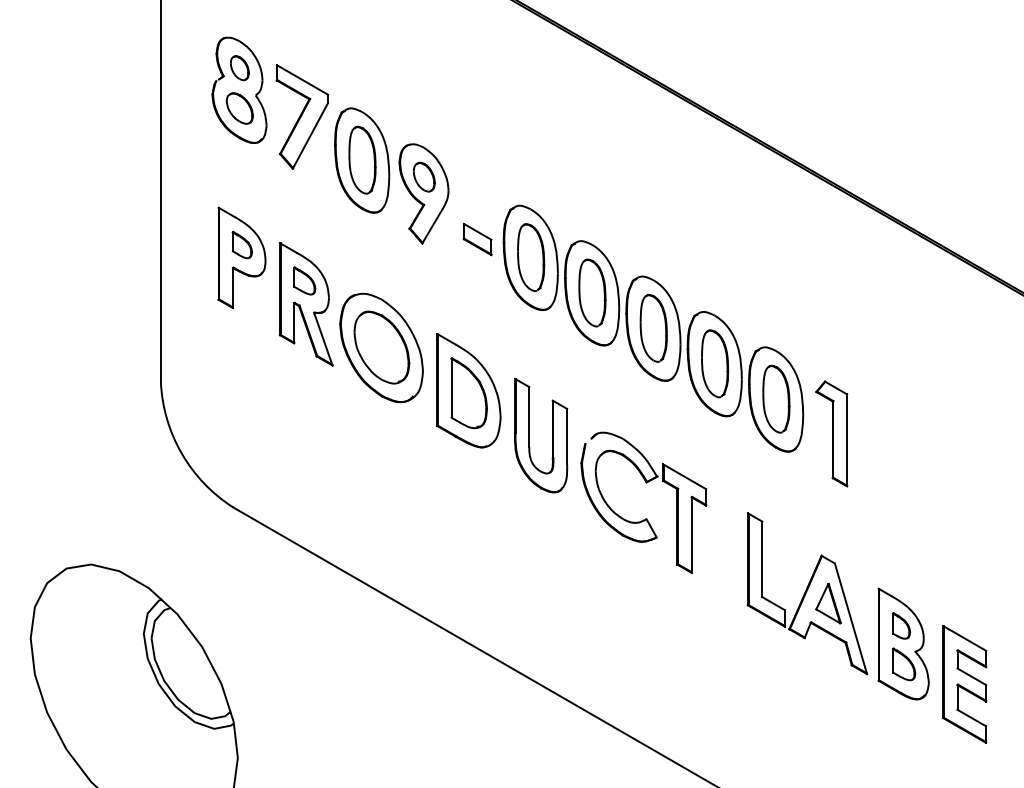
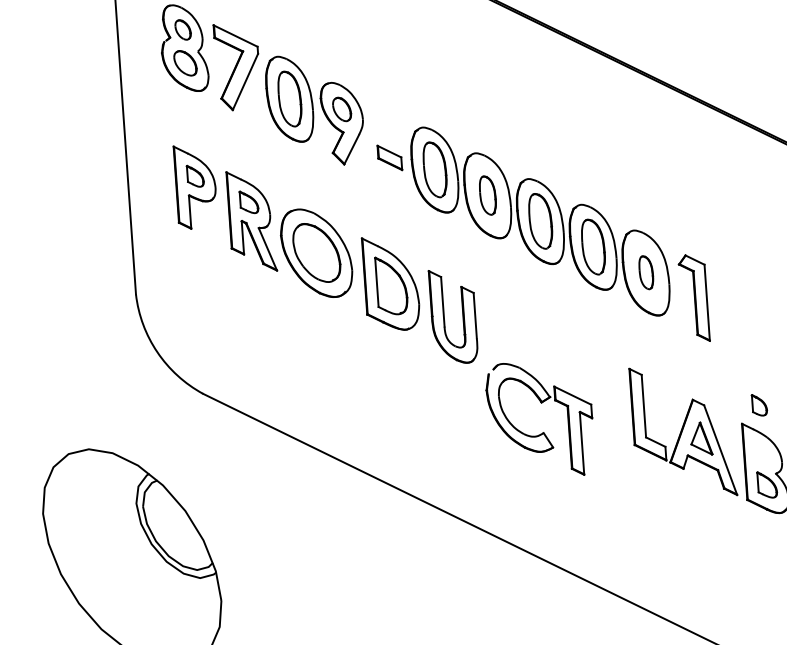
part: (592, 292) -> (487, 195), size x0.7
part: (776, 398) -> (646, 272), size x0.6
part: (645, 518) -> (542, 432), moved
part: (901, 625) -> (759, 404), moved

